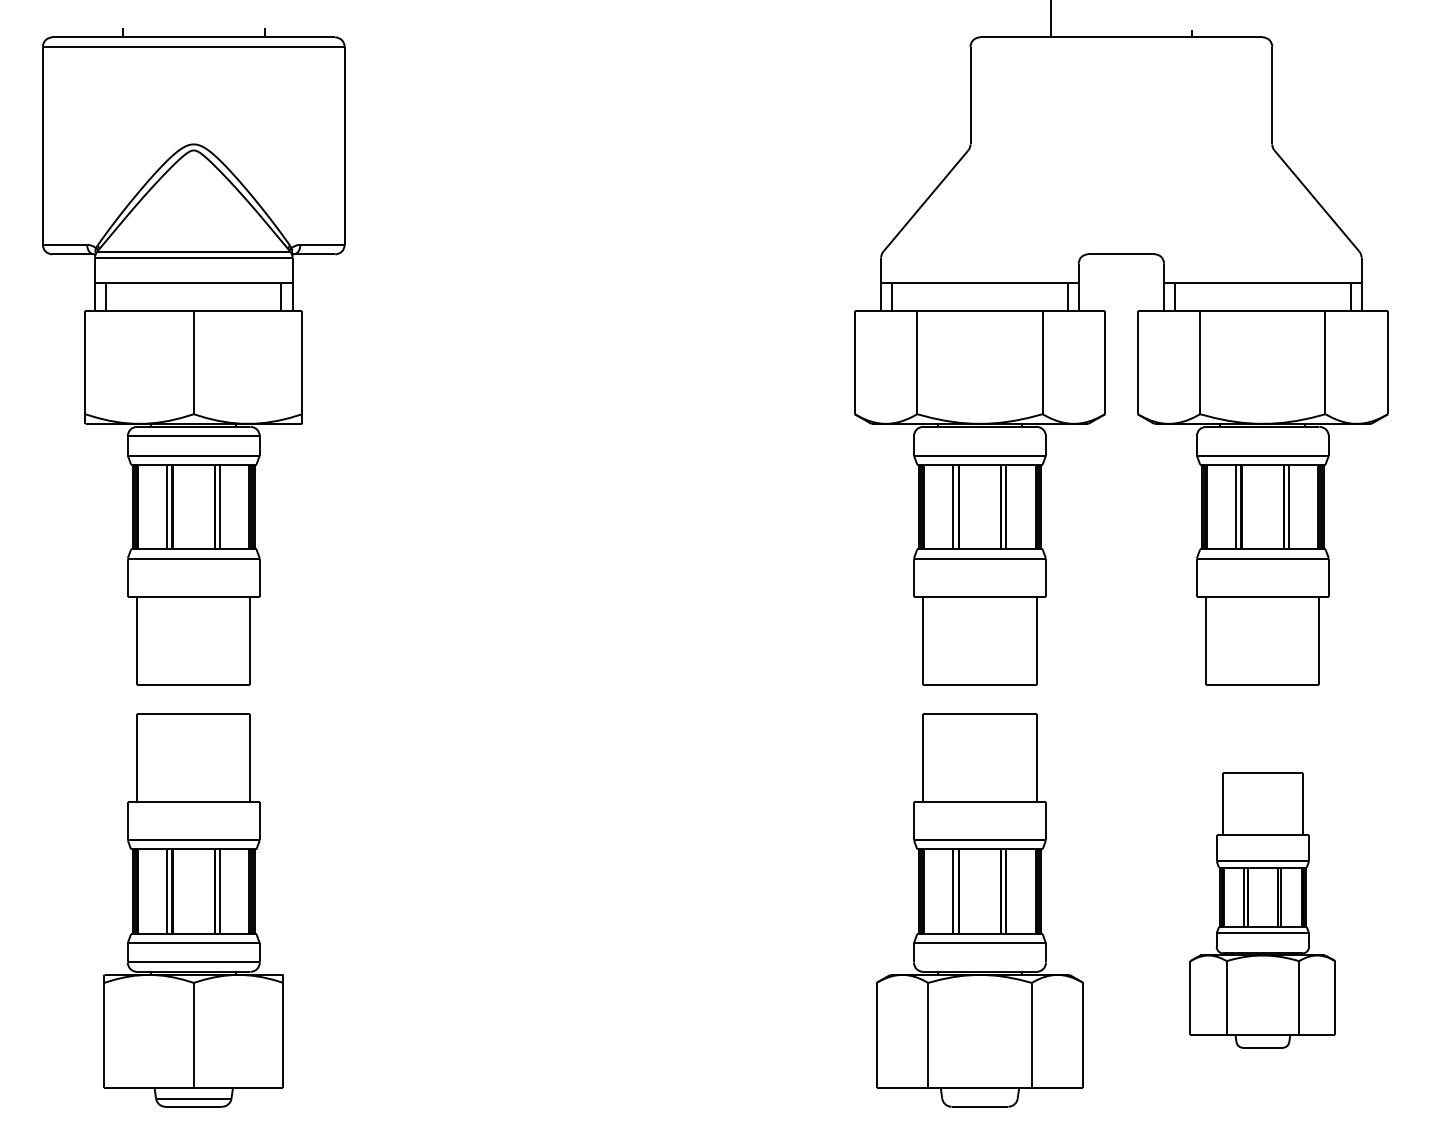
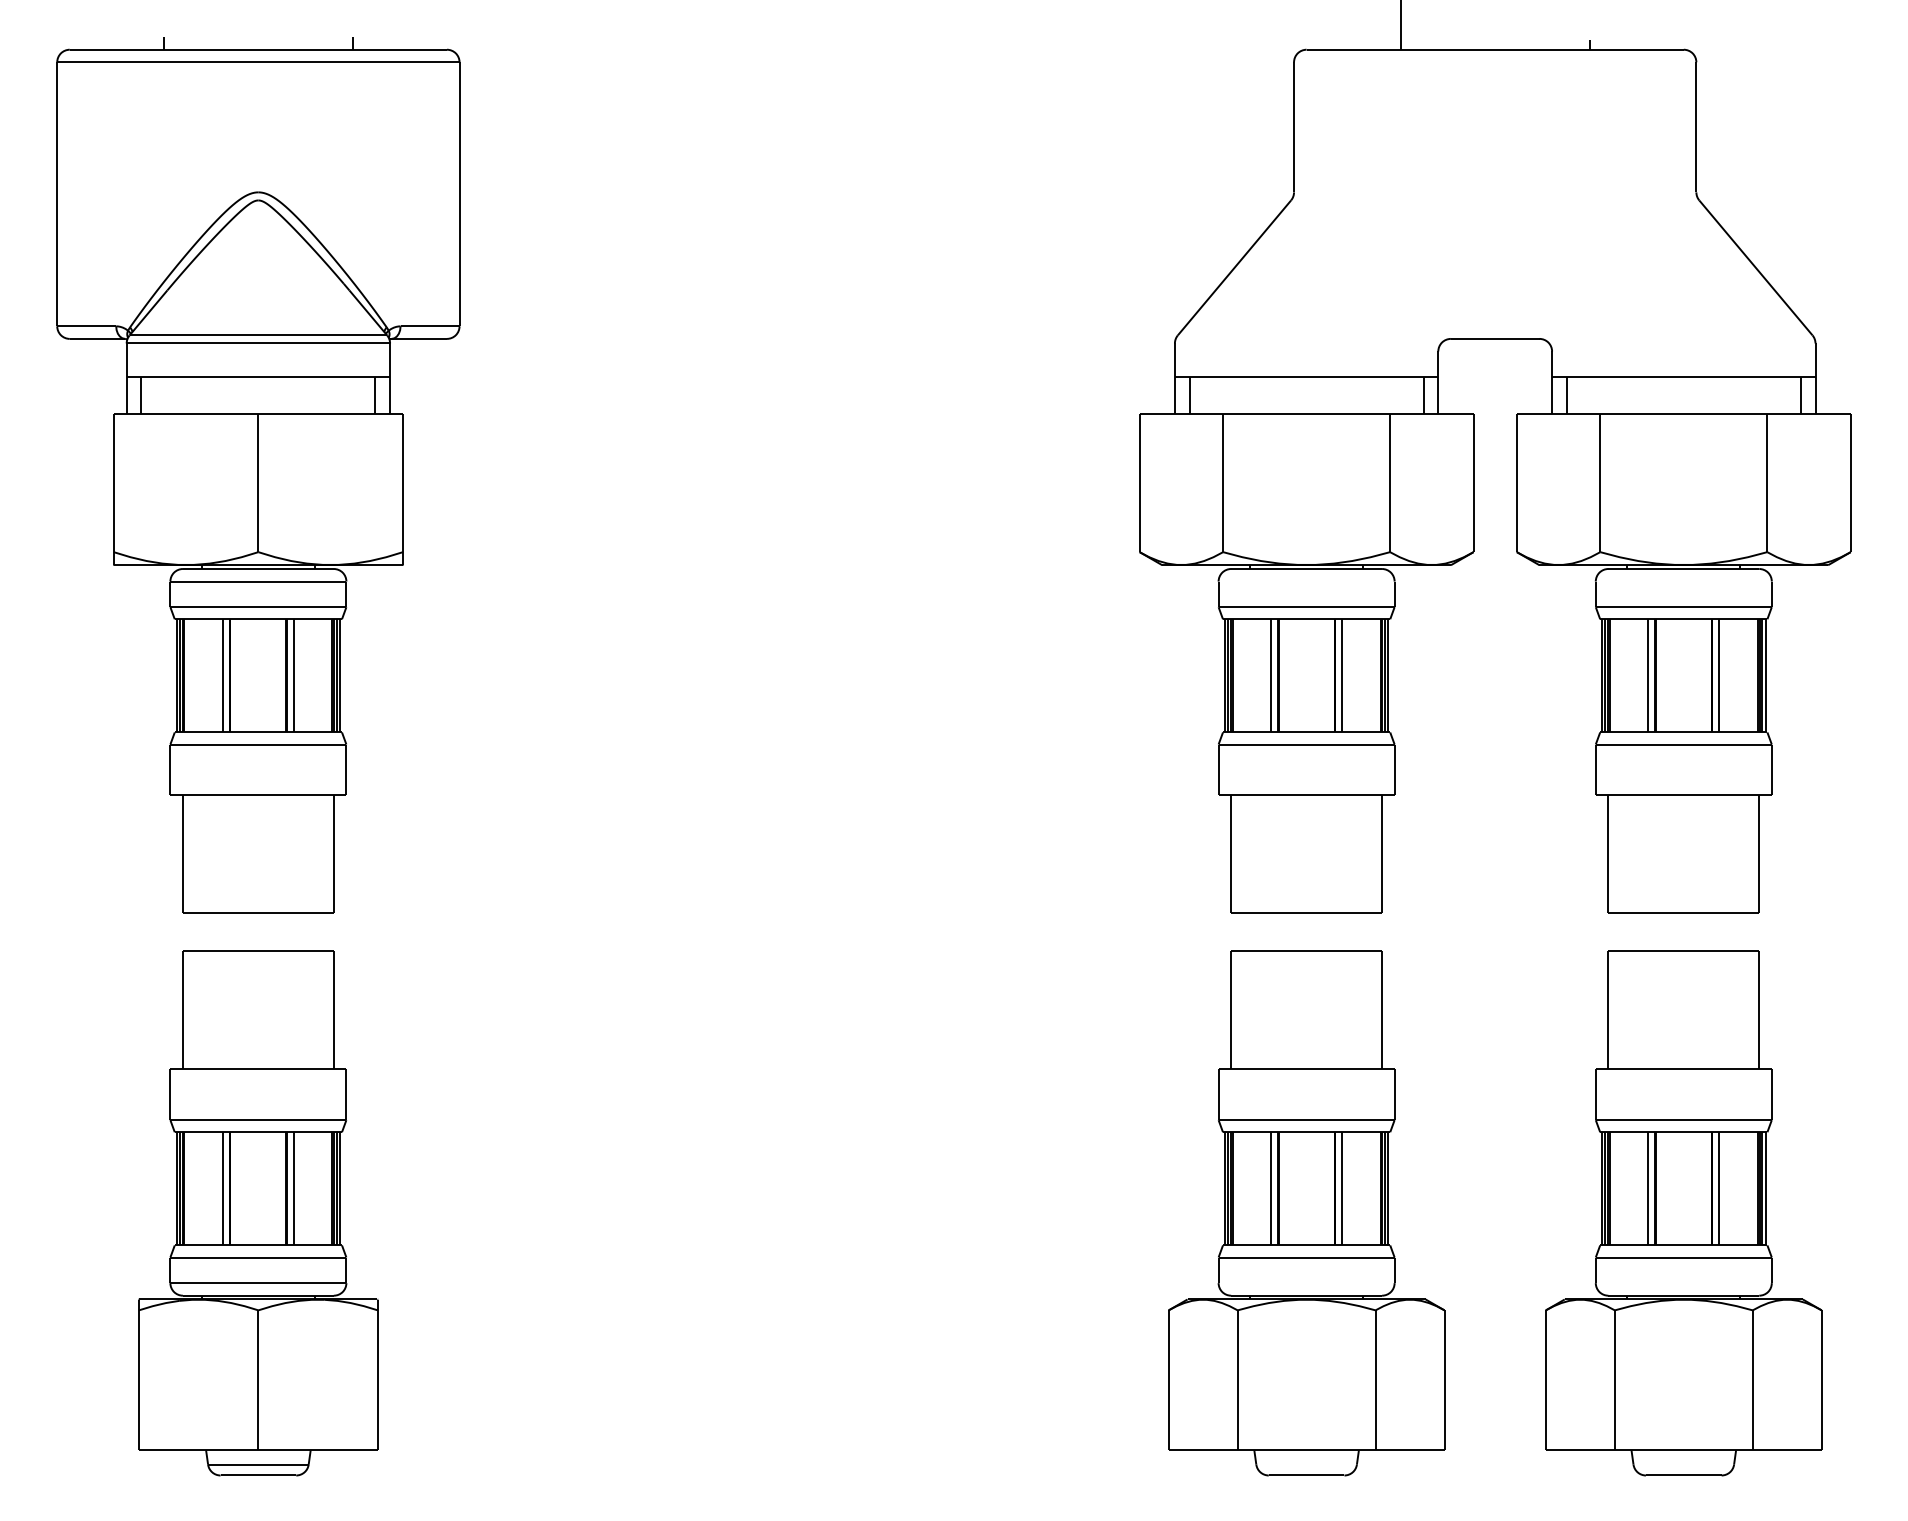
part: (1262, 910) -> (1683, 1213), size x1.43

